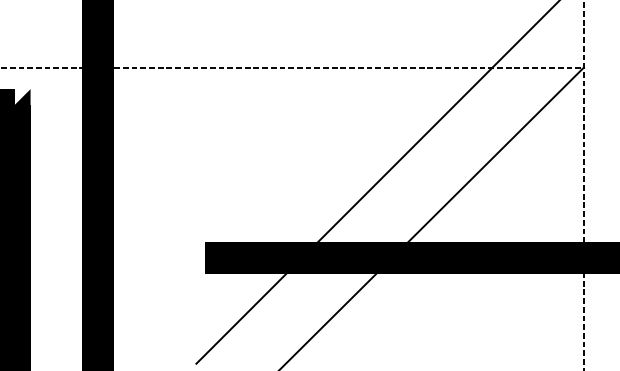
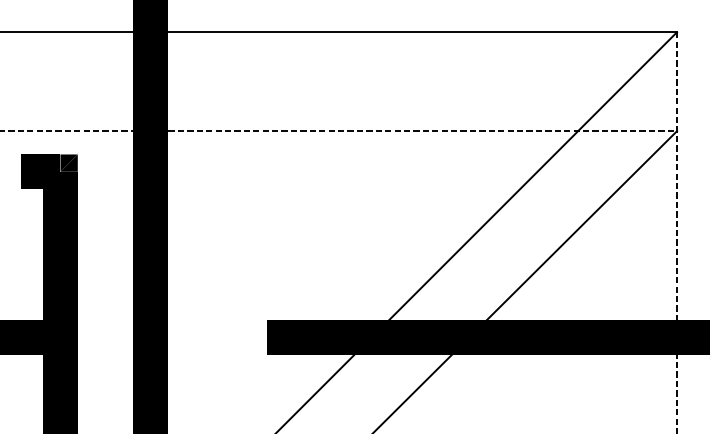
fill: (21, 96) -> (68, 162), added

